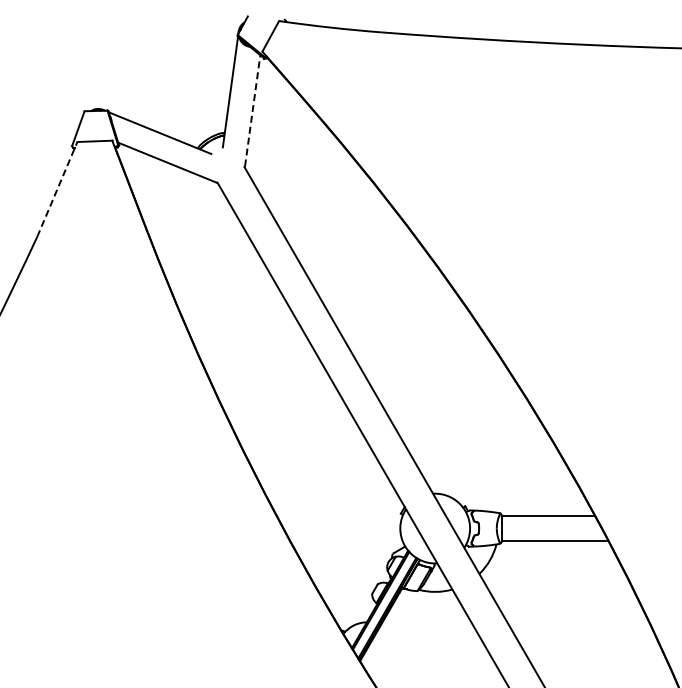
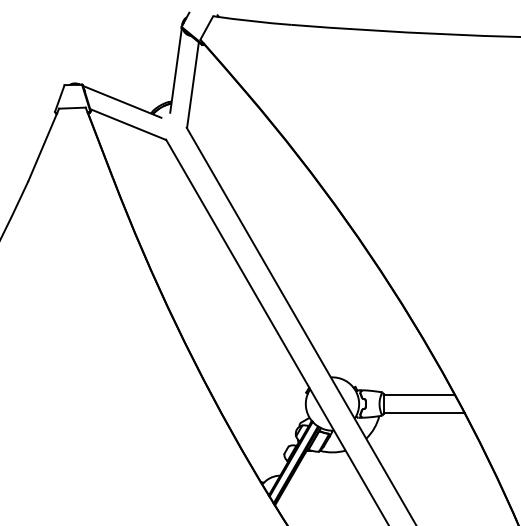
line: (252, 110) -> (192, 84), dashed -> solid
line: (57, 188) -> (43, 144), dashed -> solid

